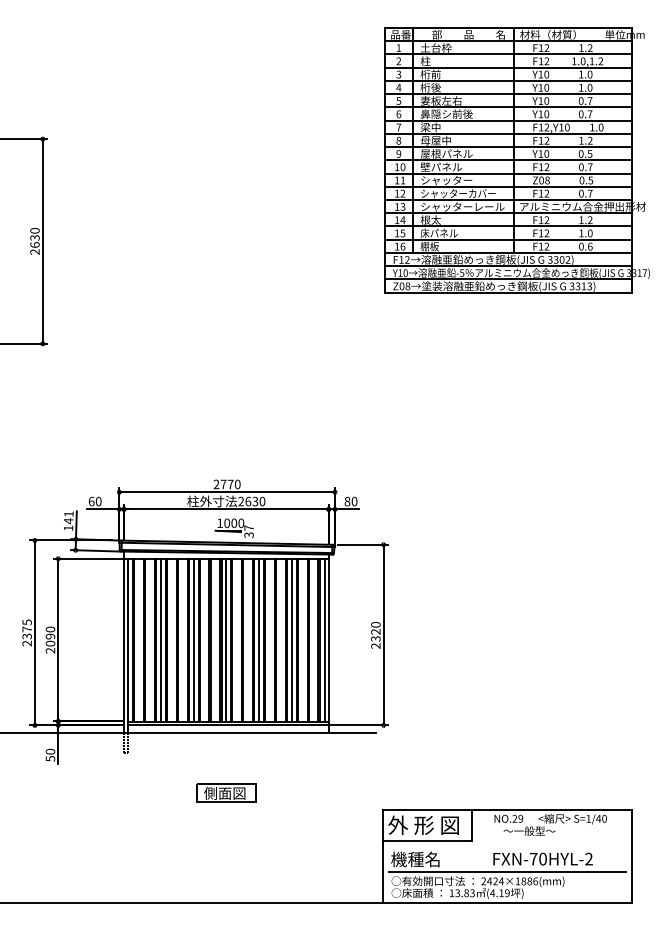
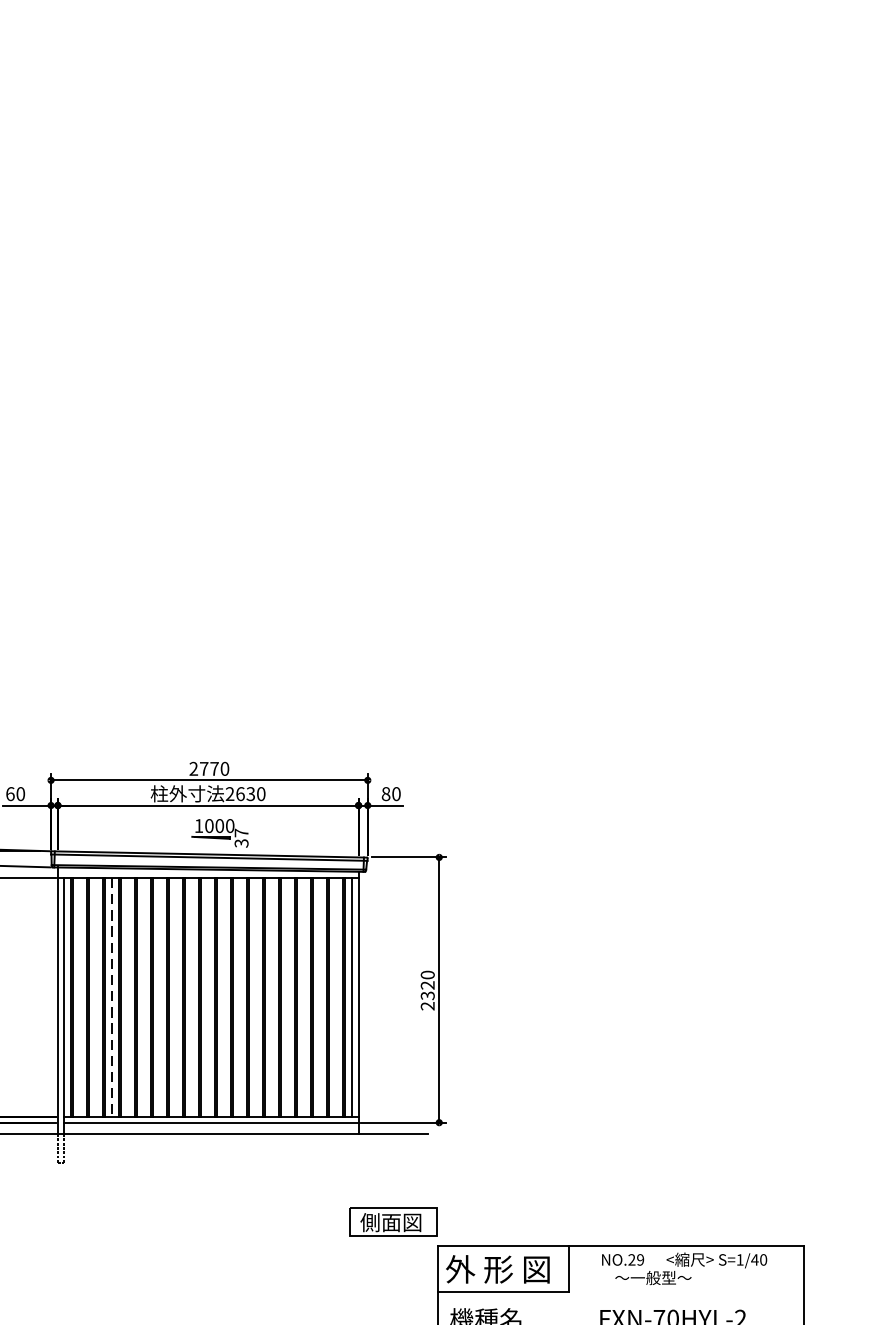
part: (516, 160) -> (634, 293), removed
line: (193, 639) -> (159, 996), removed
line: (226, 639) -> (208, 996), removed
line: (259, 639) -> (256, 996), removed
line: (291, 639) -> (303, 996), removed
line: (161, 640) -> (112, 998), solid -> dashed
part: (226, 792) -> (393, 1221), moved

